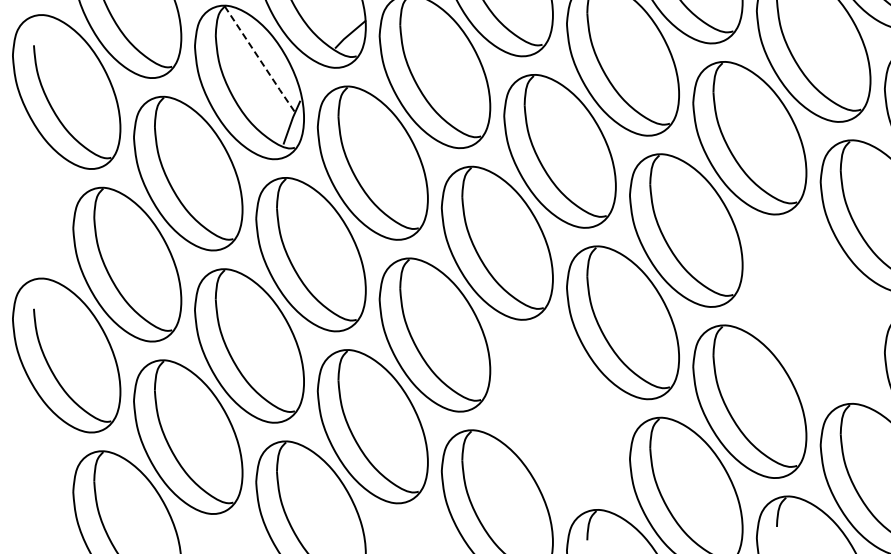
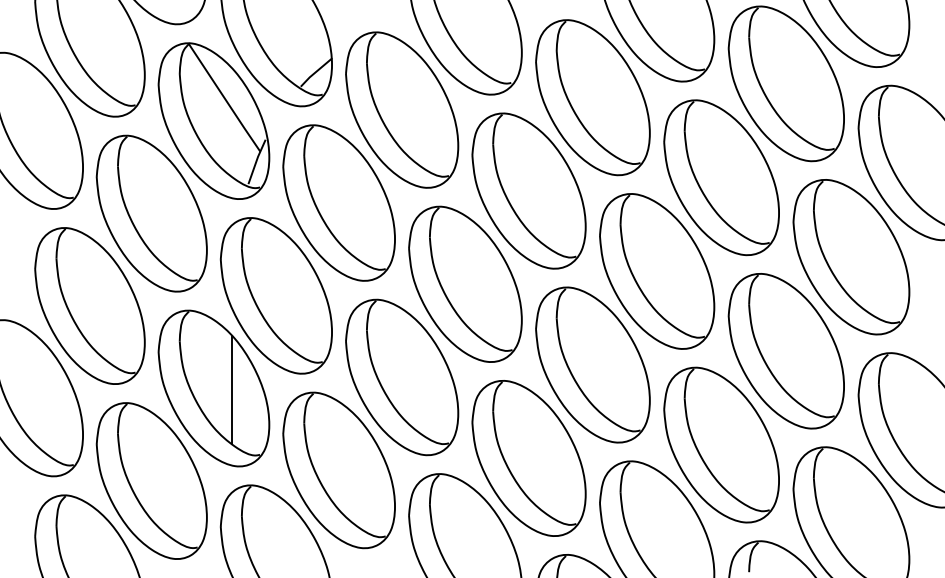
line: (259, 60) -> (224, 98), dashed -> solid
part: (812, 309) -> (785, 351), added
line: (267, 347) -> (232, 390), added
part: (559, 414) -> (528, 458), added

